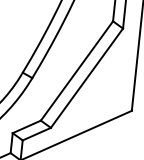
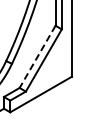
line: (76, 70) -> (37, 56), solid -> dashed

